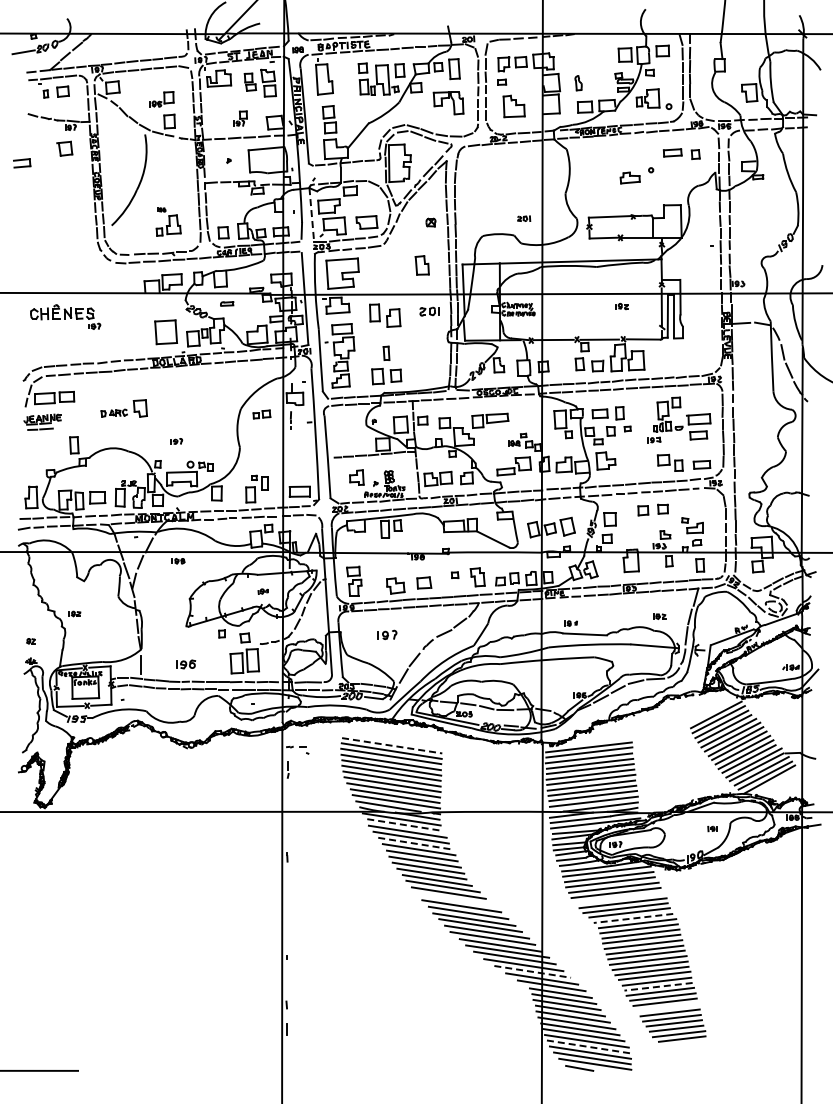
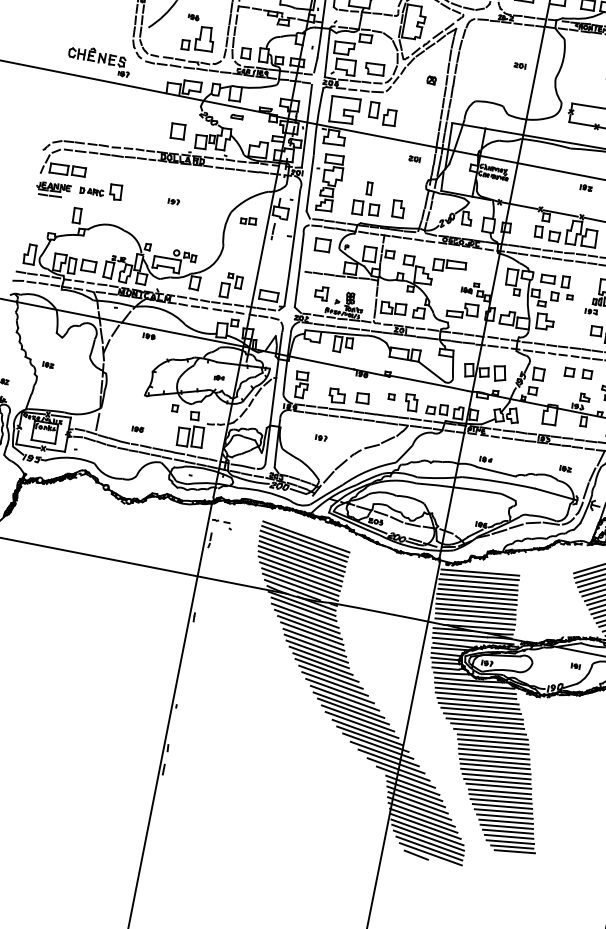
line: (311, 214) -> (327, 52), dashed -> solid
part: (524, 218) -> (520, 65), moved
part: (168, 221) -> (199, 33), size x1.43
part: (421, 265) -> (397, 208), moved
part: (428, 311) -> (414, 158), size x0.62
part: (385, 315) -> (383, 114), moved
part: (65, 316) -> (99, 60), moved
part: (165, 331) -> (177, 130), size x0.71
part: (123, 408) -> (100, 189), moved
part: (347, 425) -> (322, 245), added
part: (176, 441) -> (173, 201), moved
part: (387, 634) -> (321, 437), size x0.62
part: (185, 664) -> (137, 429), size x0.62
line: (392, 745) -> (306, 536), dashed -> solid
line: (405, 825) -> (304, 609), dashed -> solid
line: (415, 843) -> (310, 627), dashed -> solid
line: (619, 897) -> (481, 710), added
line: (454, 899) -> (334, 683), added
line: (633, 918) -> (490, 731), dashed -> solid
line: (532, 971) -> (391, 761), dashed -> solid
line: (658, 986) -> (500, 796), dashed -> solid
line: (667, 1007) -> (504, 816), added
line: (685, 1043) -> (514, 851), added
line: (589, 1046) -> (428, 837), dashed -> solid

